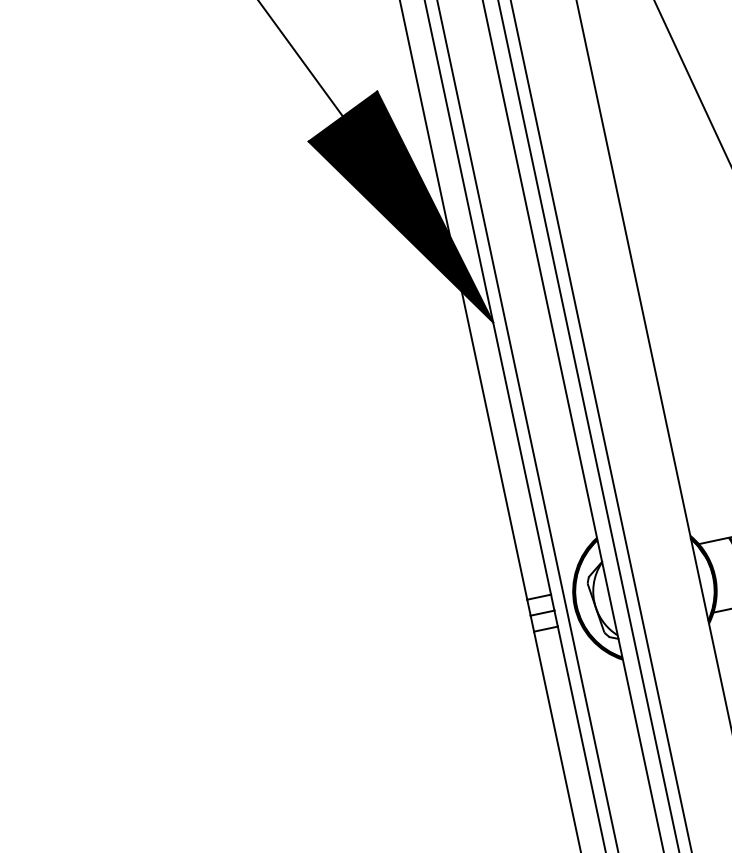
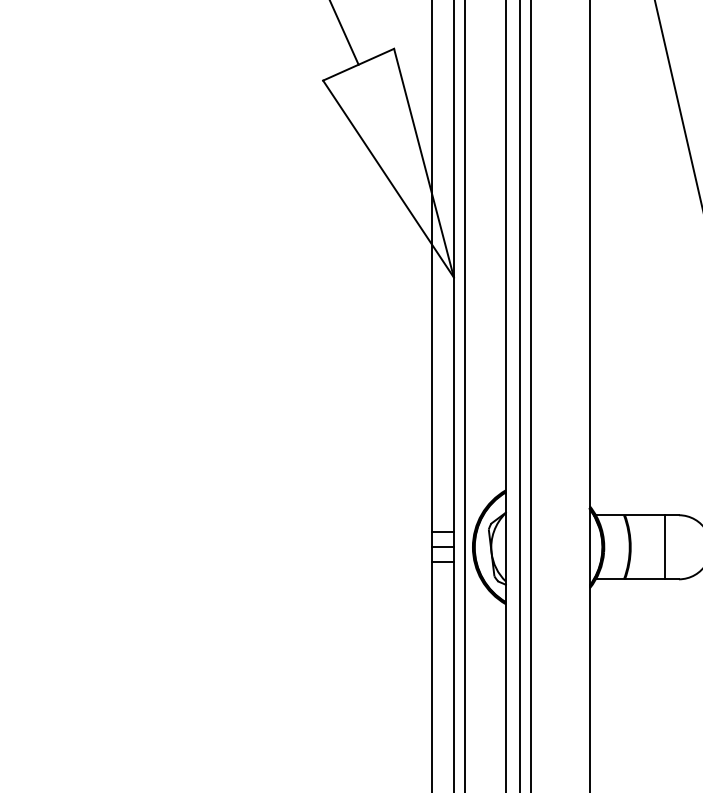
fill: (397, 214) -> (388, 162), removed

